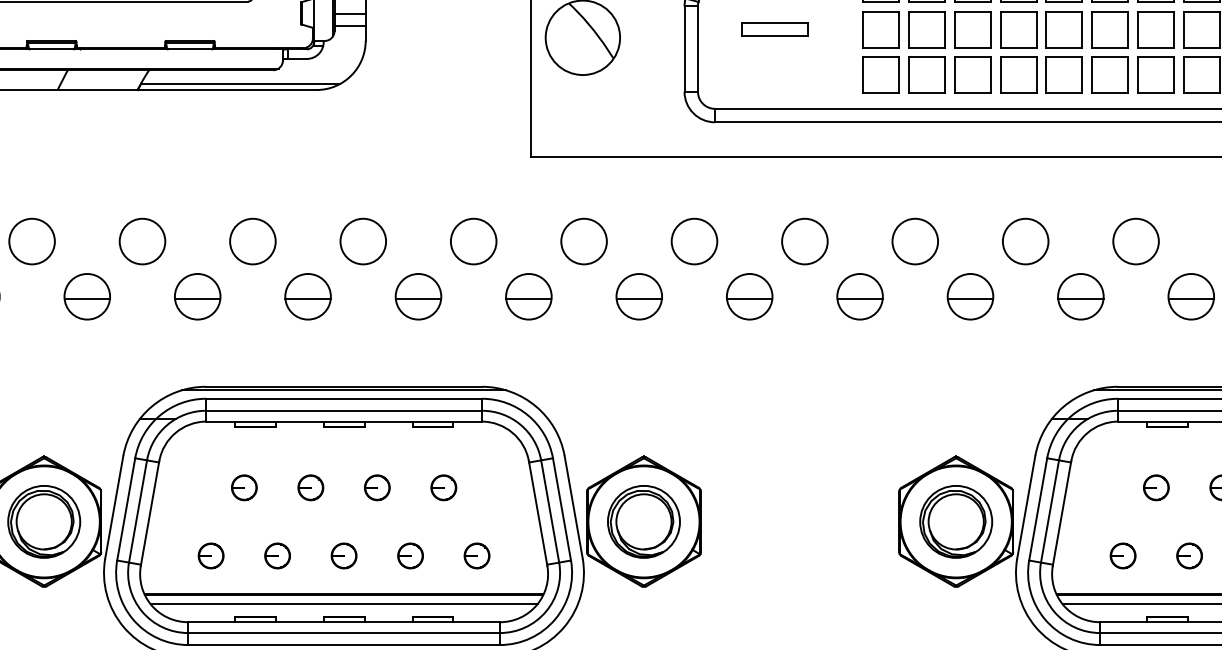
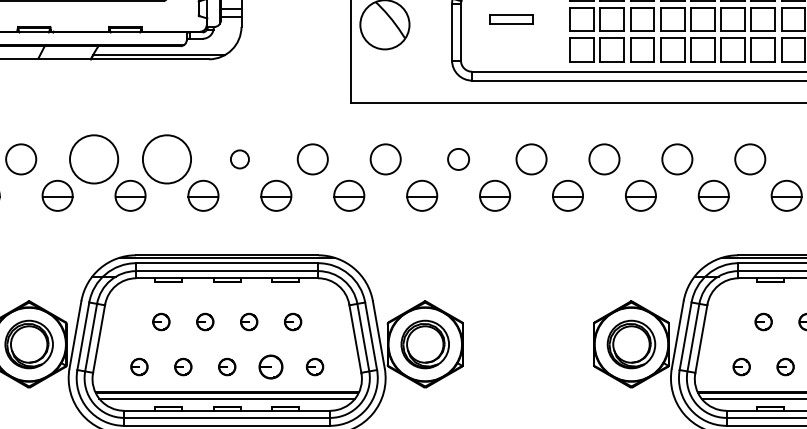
circle: (143, 241) -> (94, 159), size x1.6
circle: (252, 241) -> (166, 159), size x1.6
circle: (362, 241) -> (239, 159), size x0.6
circle: (694, 241) -> (458, 159), size x0.7
part: (411, 555) -> (271, 366), size x1.4

